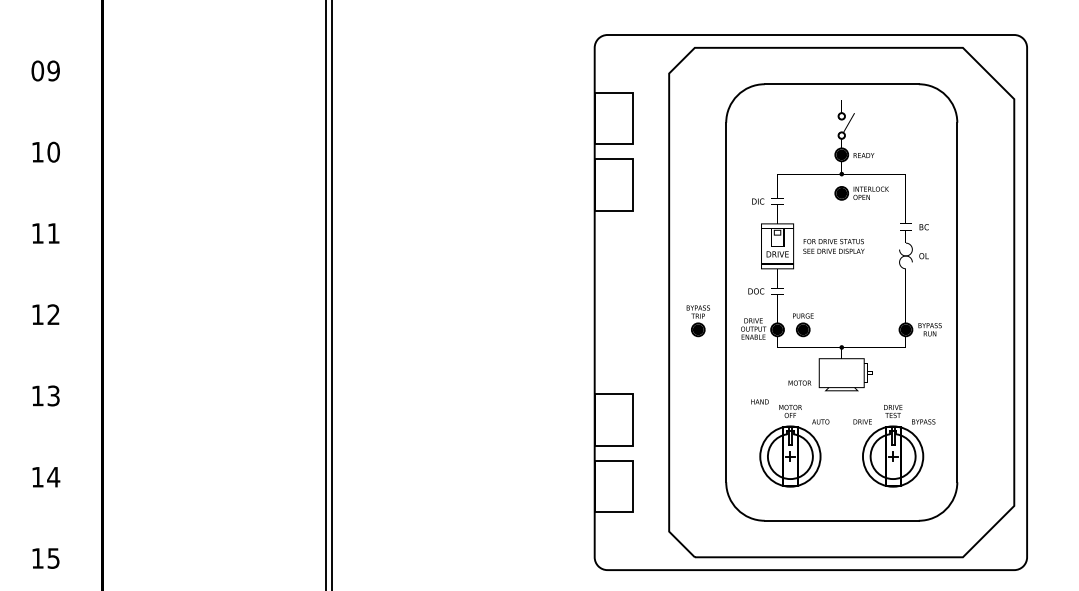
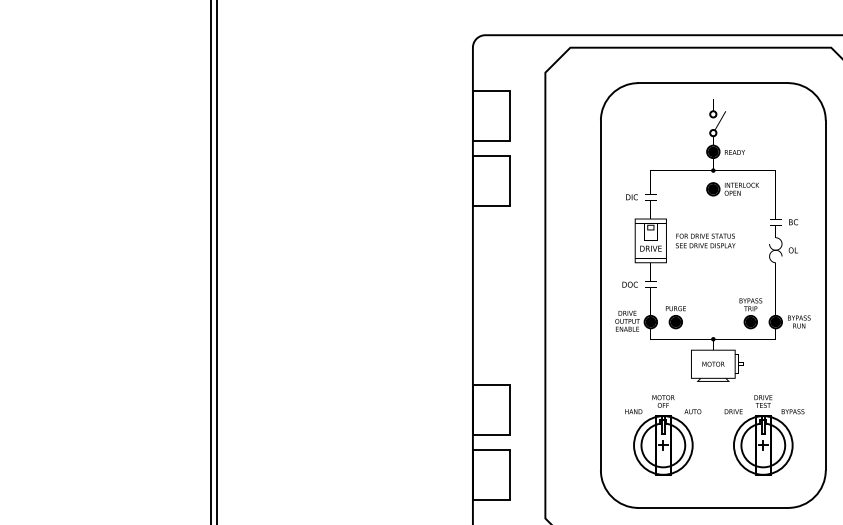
part: (697, 321) -> (750, 314), moved
text: (799, 382) -> (713, 363), moved
text: (759, 401) -> (633, 411), moved

